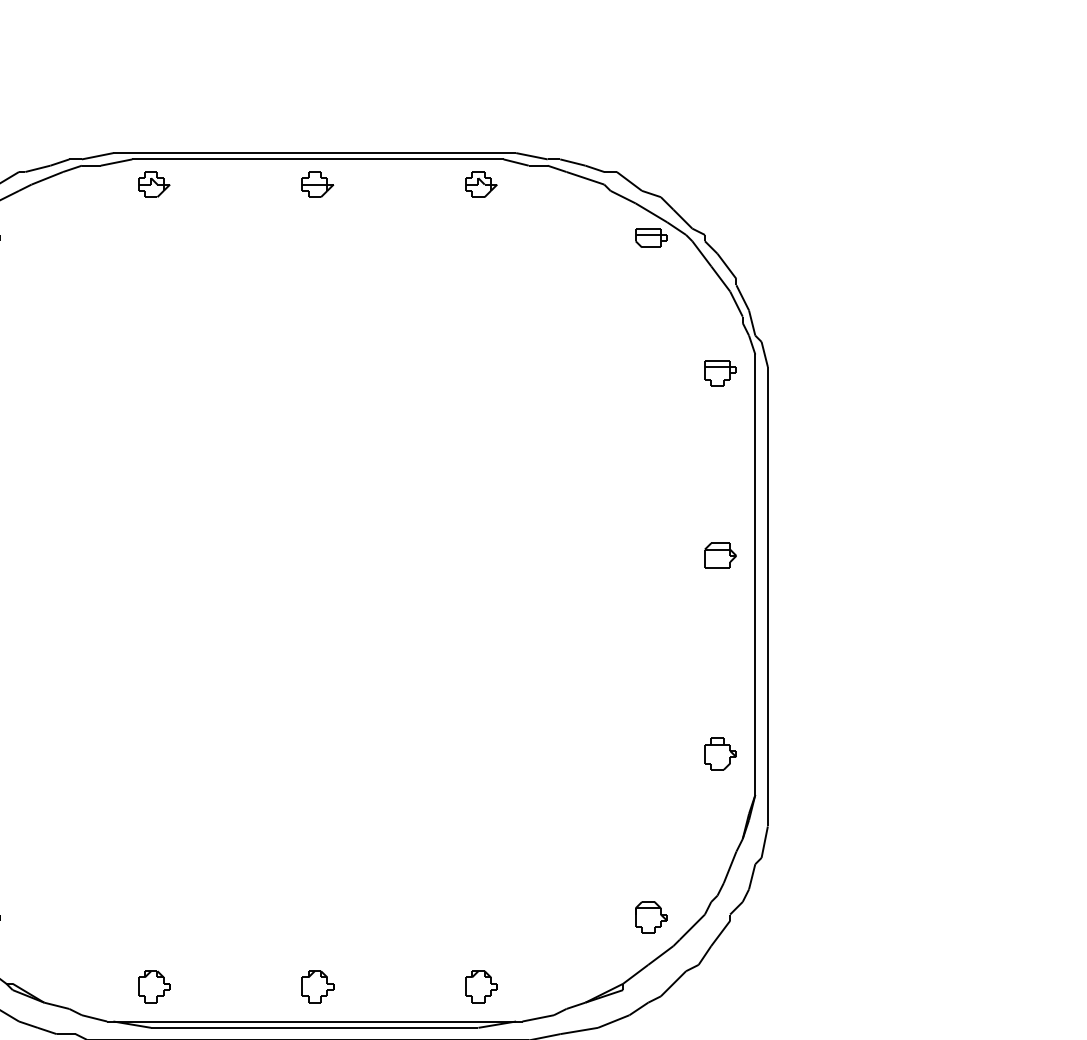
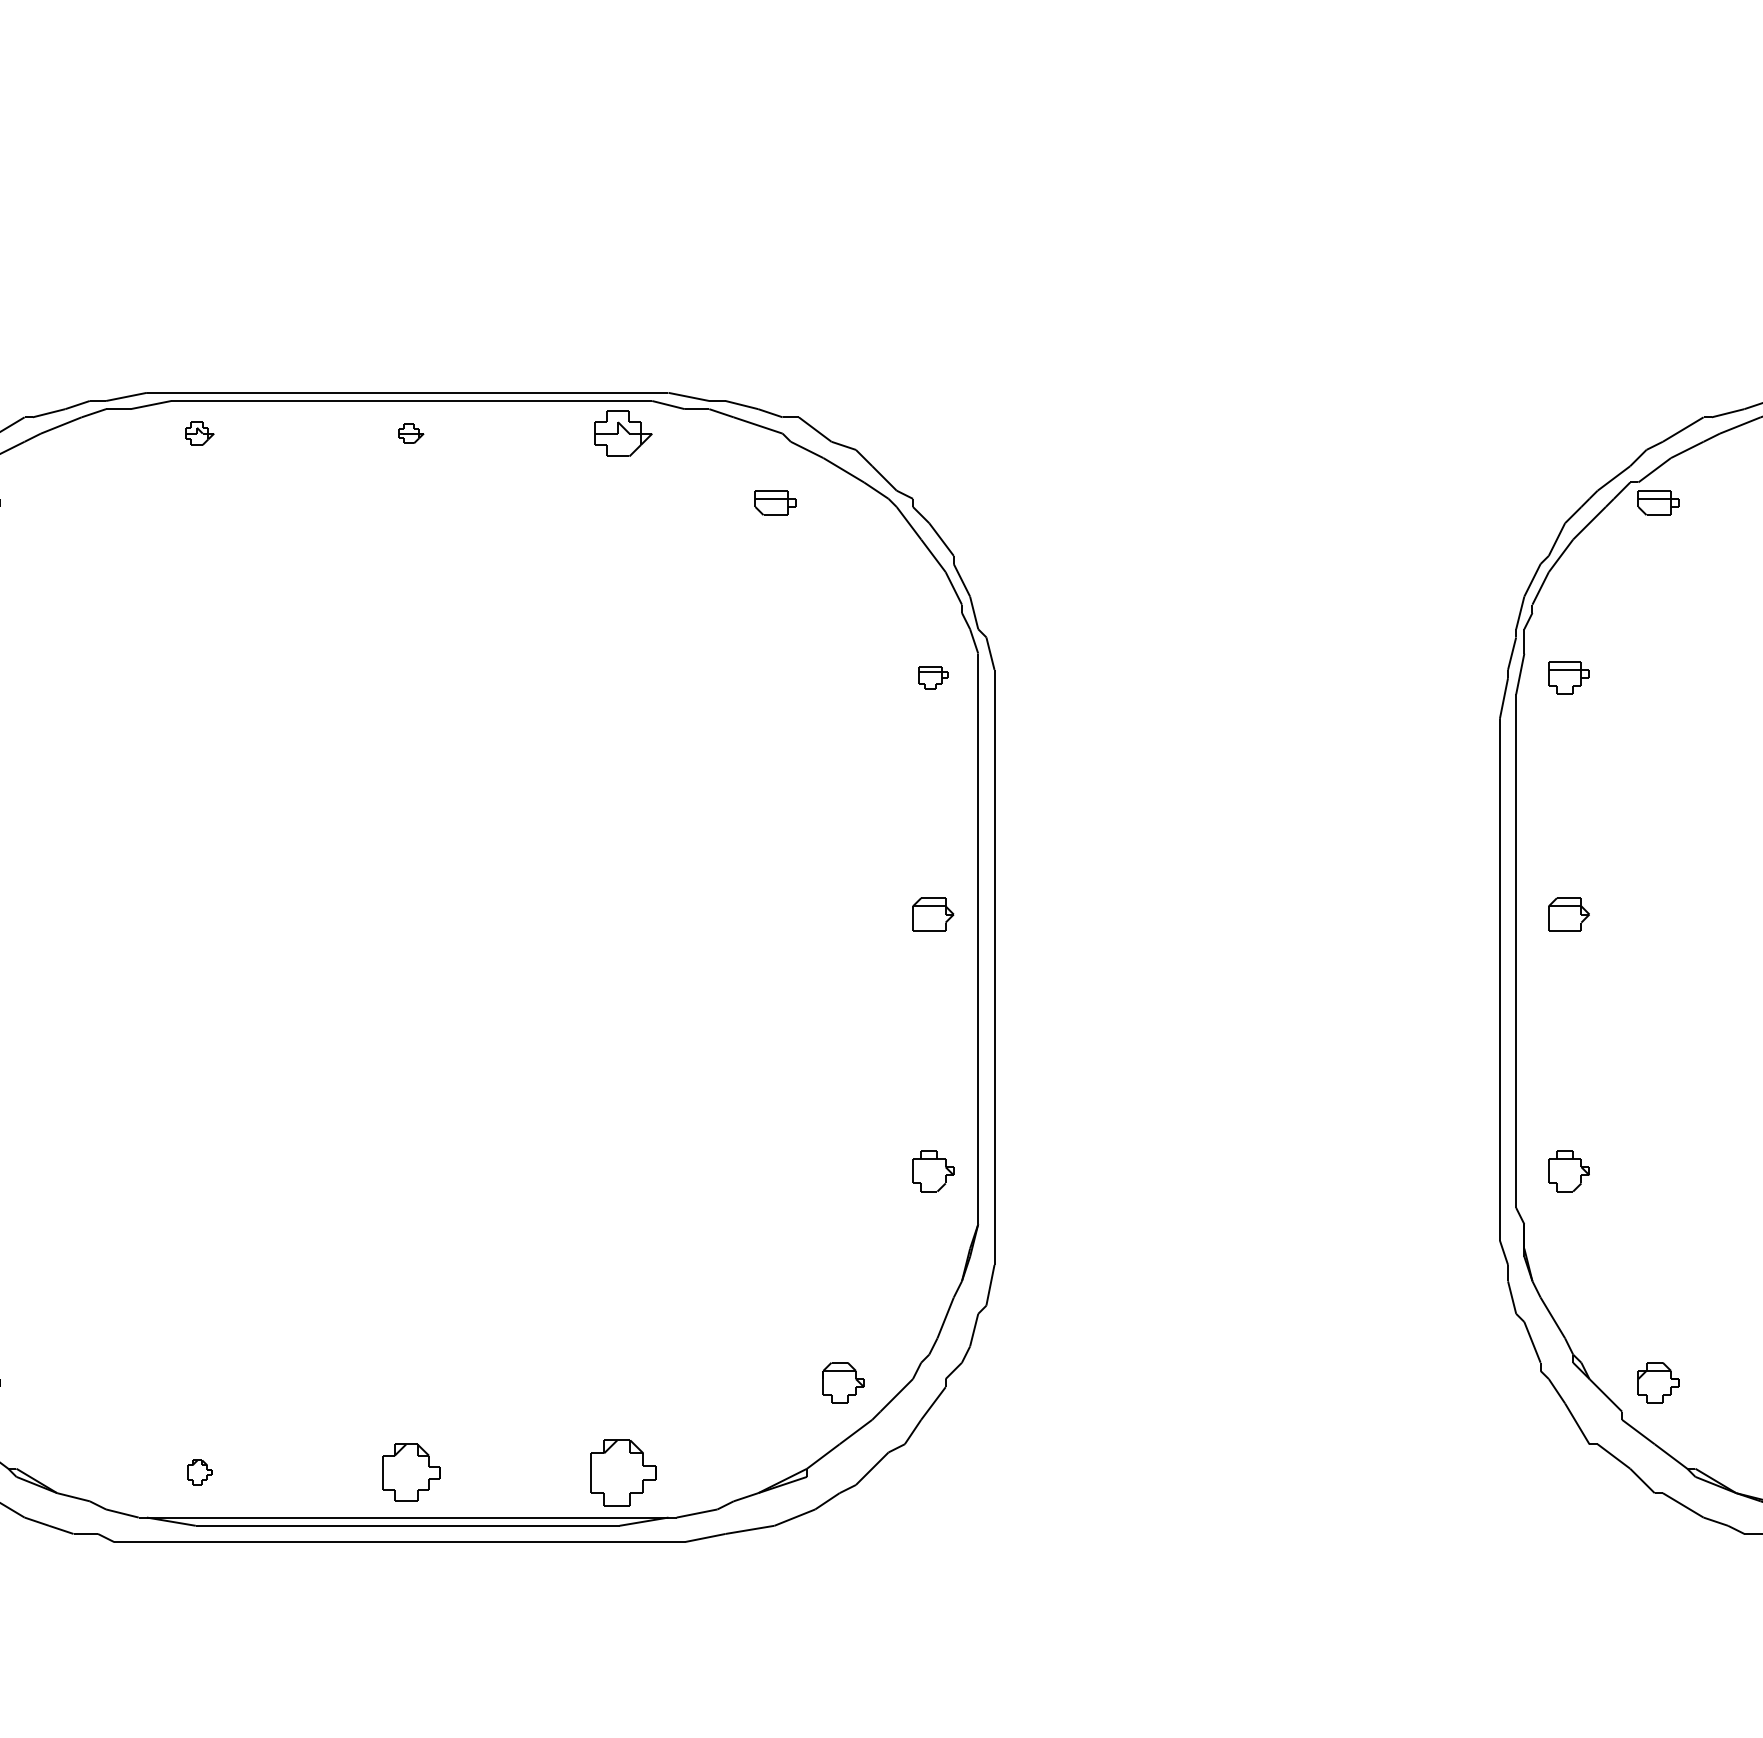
part: (154, 184) -> (199, 433), size x0.7
part: (317, 184) -> (411, 433), size x0.6
part: (481, 184) -> (623, 433), size x1.4
part: (651, 237) -> (775, 502), moved
part: (720, 372) -> (933, 677), size x0.7
part: (154, 986) -> (199, 1472), size x0.6
part: (317, 986) -> (411, 1472), size x1.4
part: (481, 986) -> (623, 1472), size x1.6

